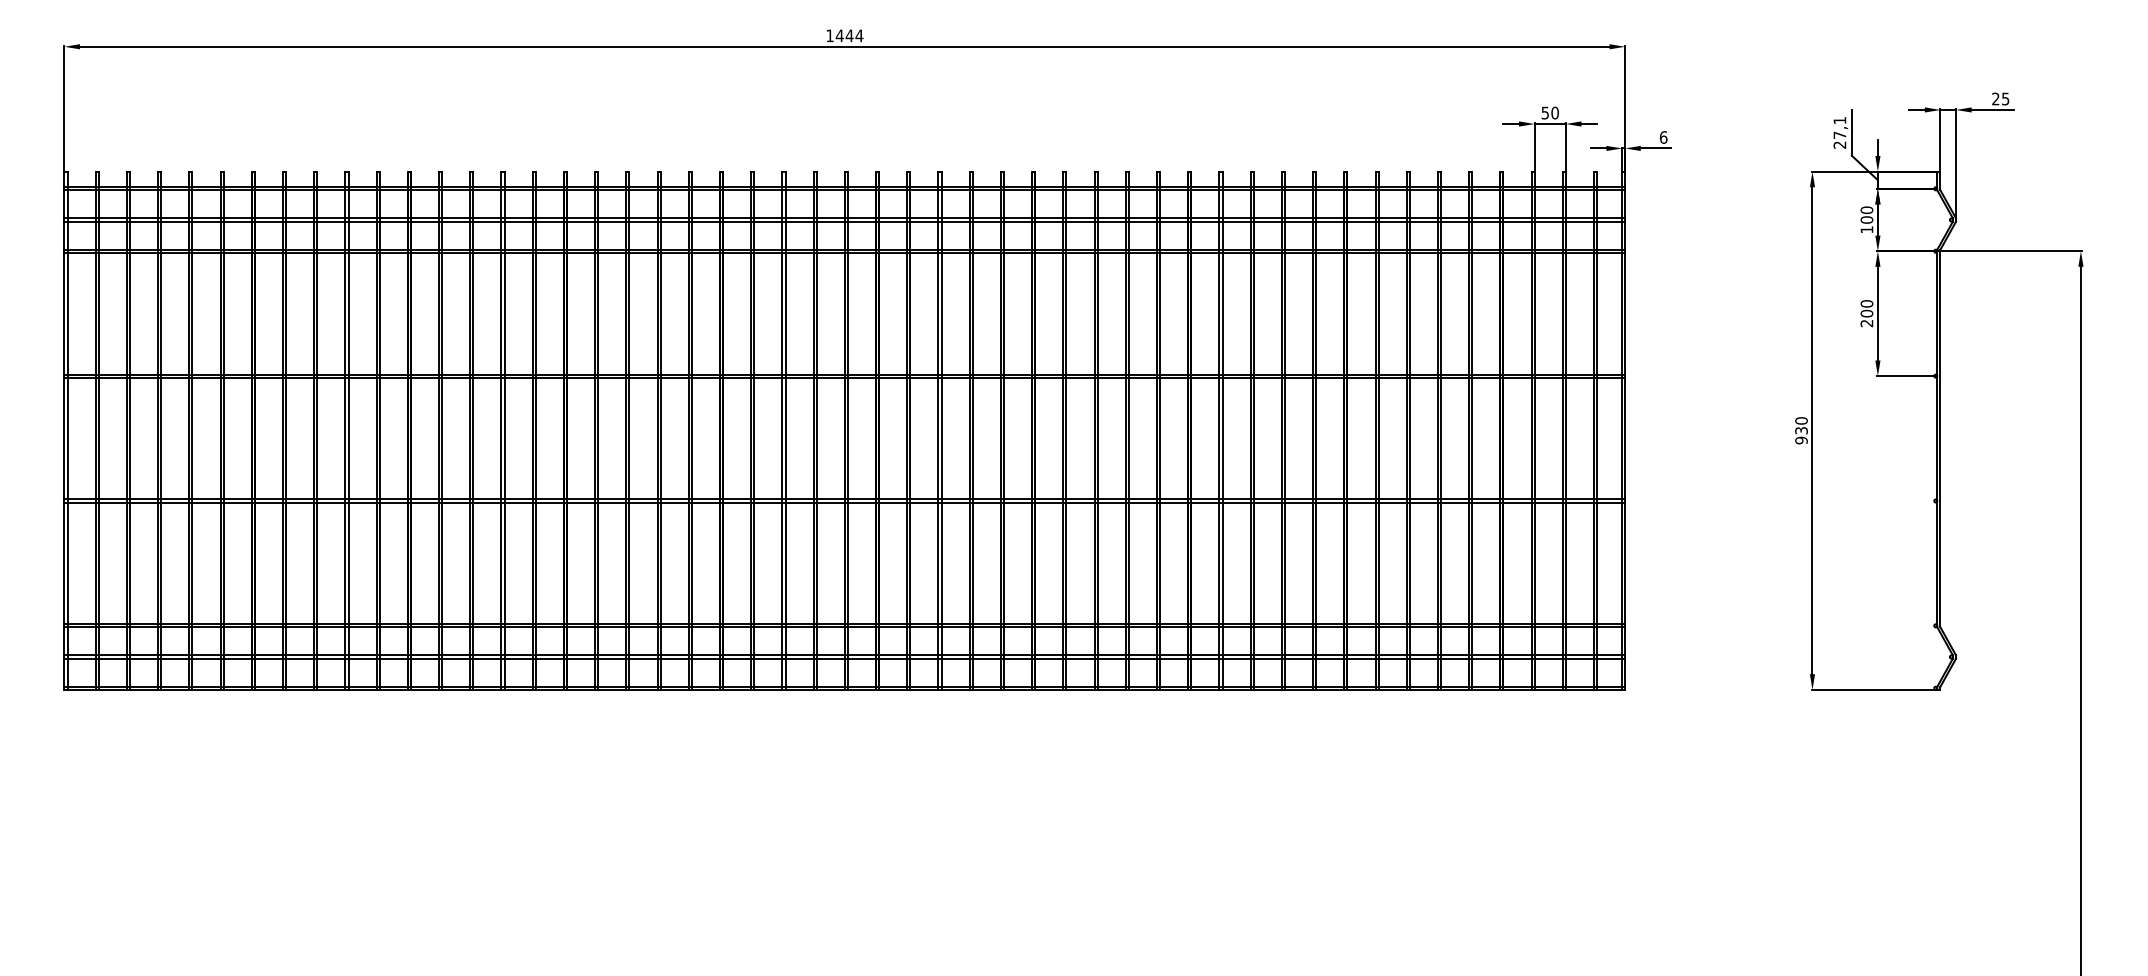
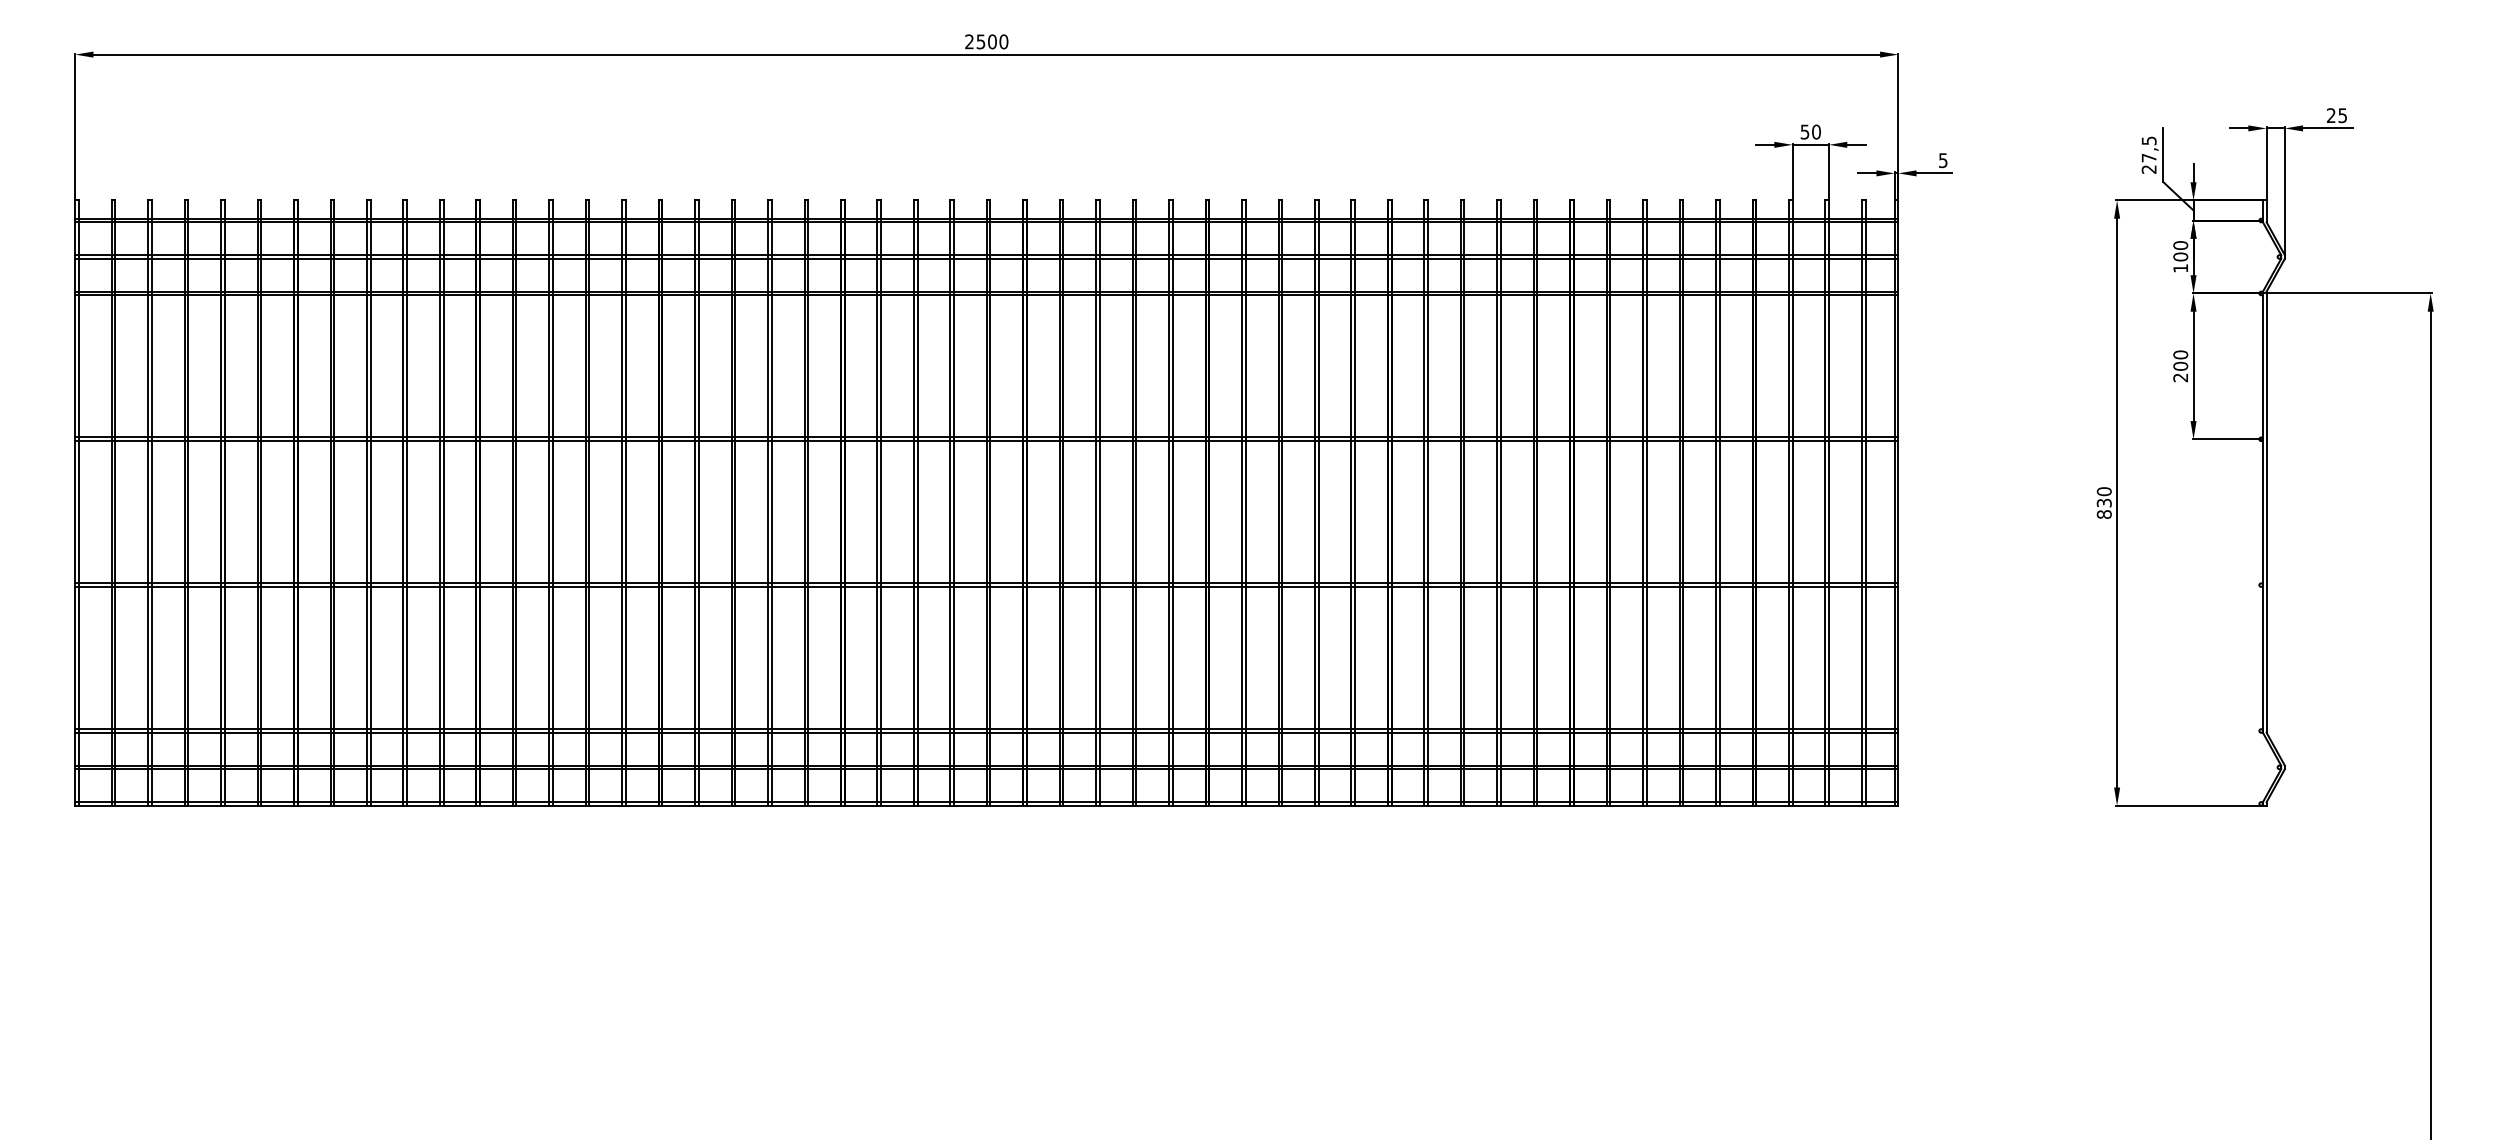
text: (844, 35) -> (986, 41), 1444 -> 2500
text: (1839, 120) -> (2148, 140), 27,1 -> 27,5
text: (1662, 137) -> (1942, 160), 6 -> 5
text: (1801, 440) -> (2104, 514), 930 -> 830

